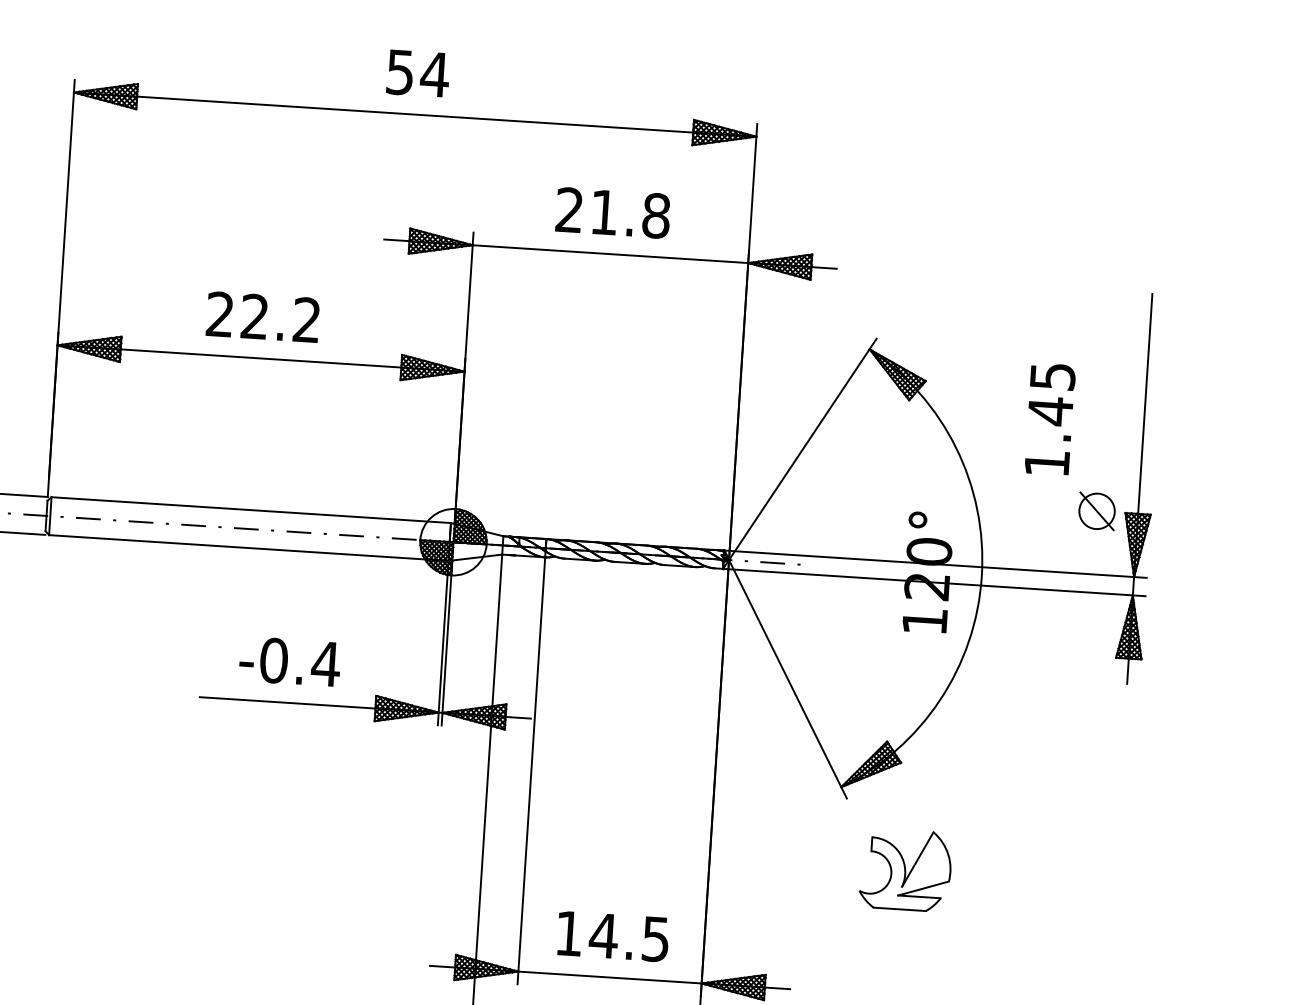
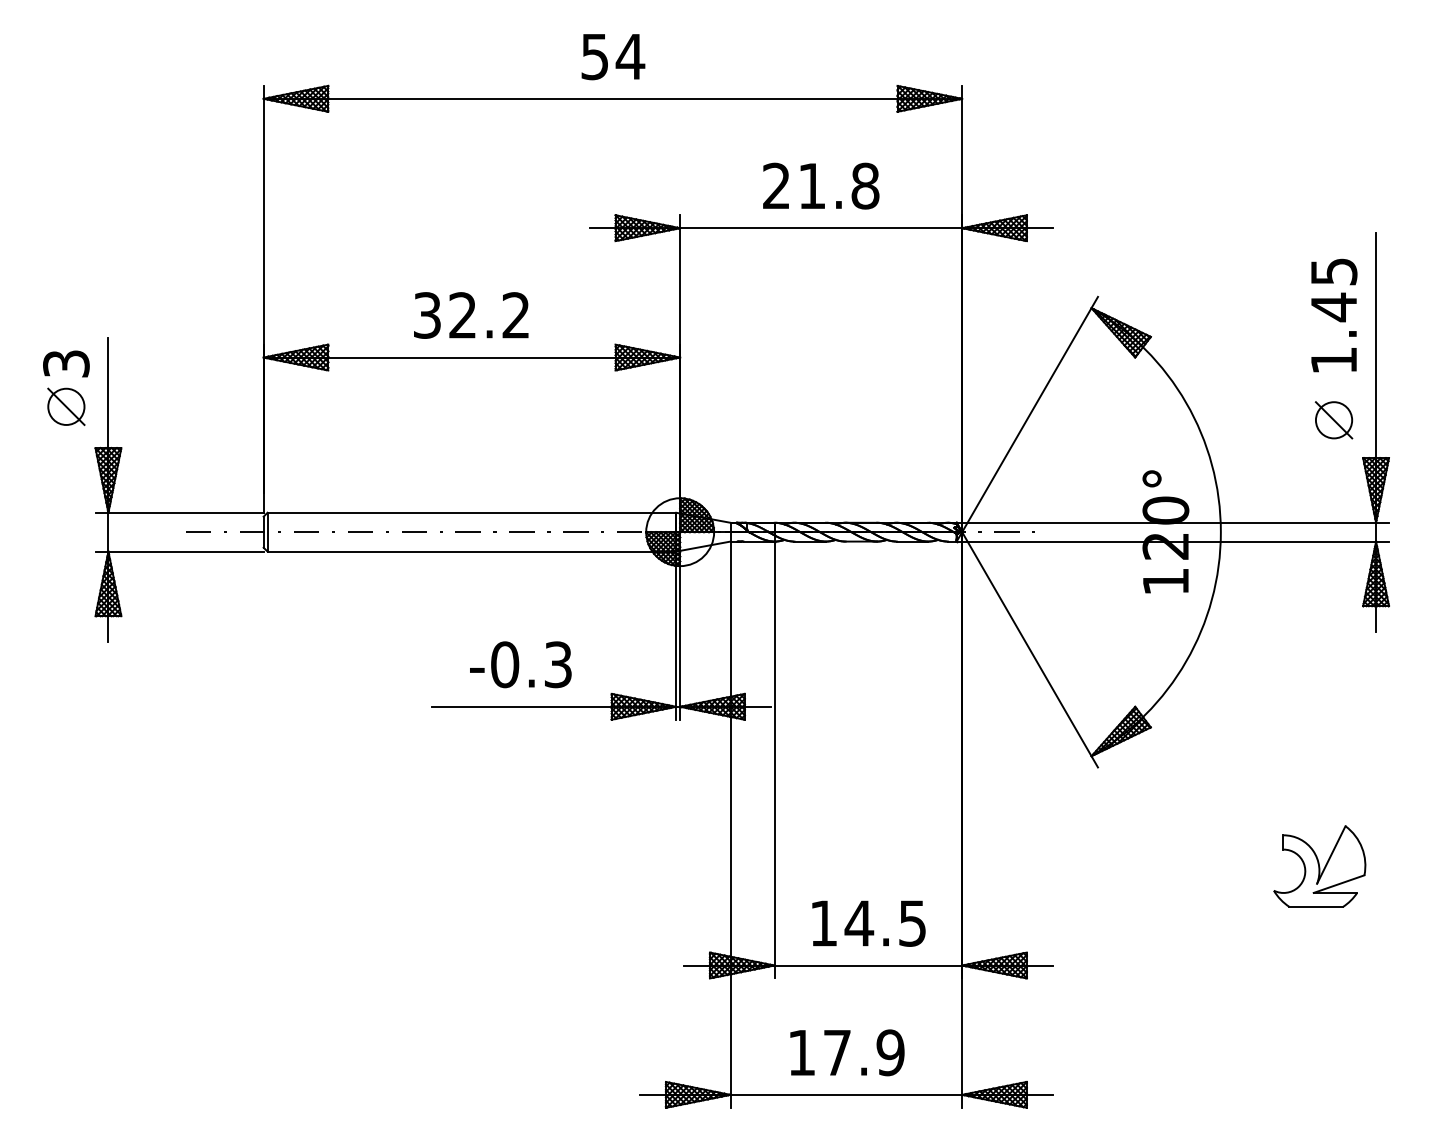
text: (219, 314) -> (426, 315), 22.2 -> 32.2
text: (1050, 419) -> (1334, 315), moved
part: (1096, 511) -> (1333, 420), moved
text: (326, 663) -> (558, 664), -0.4 -> -0.3
part: (905, 870) -> (1319, 866), moved

